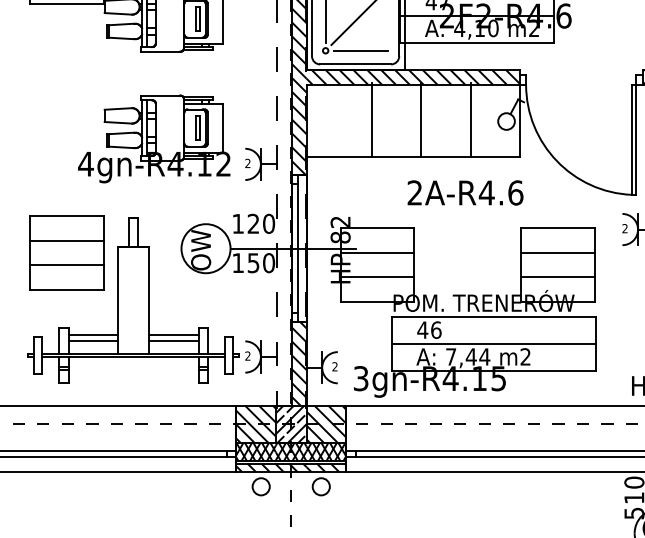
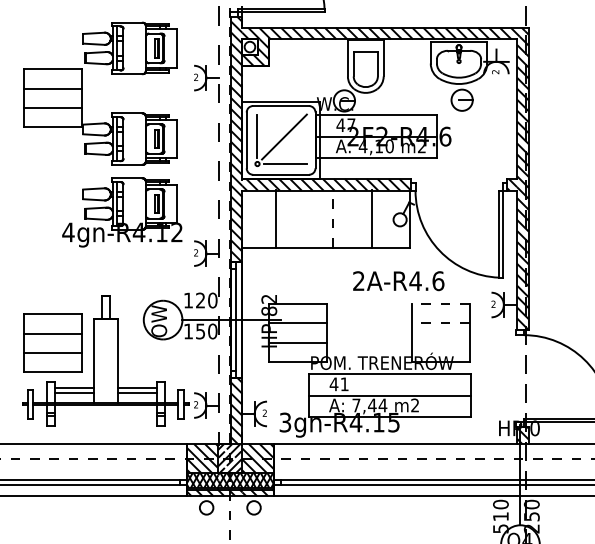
line: (372, 119) -> (276, 218), moved
line: (422, 119) -> (333, 218), solid -> dashed
part: (154, 138) -> (122, 212), moved
text: (465, 193) -> (398, 281), moved
line: (557, 227) -> (440, 303), solid -> dashed
part: (65, 251) -> (52, 342), moved
line: (557, 252) -> (440, 323), solid -> dashed
line: (557, 277) -> (440, 342), removed
text: (436, 330) -> (344, 384), 46 -> 41

